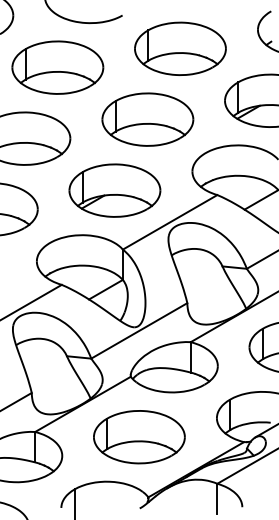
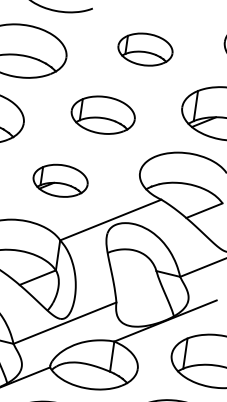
part: (180, 48) -> (145, 49), size x0.6
part: (147, 119) -> (102, 115), size x0.7
part: (114, 190) -> (60, 180), size x0.6

